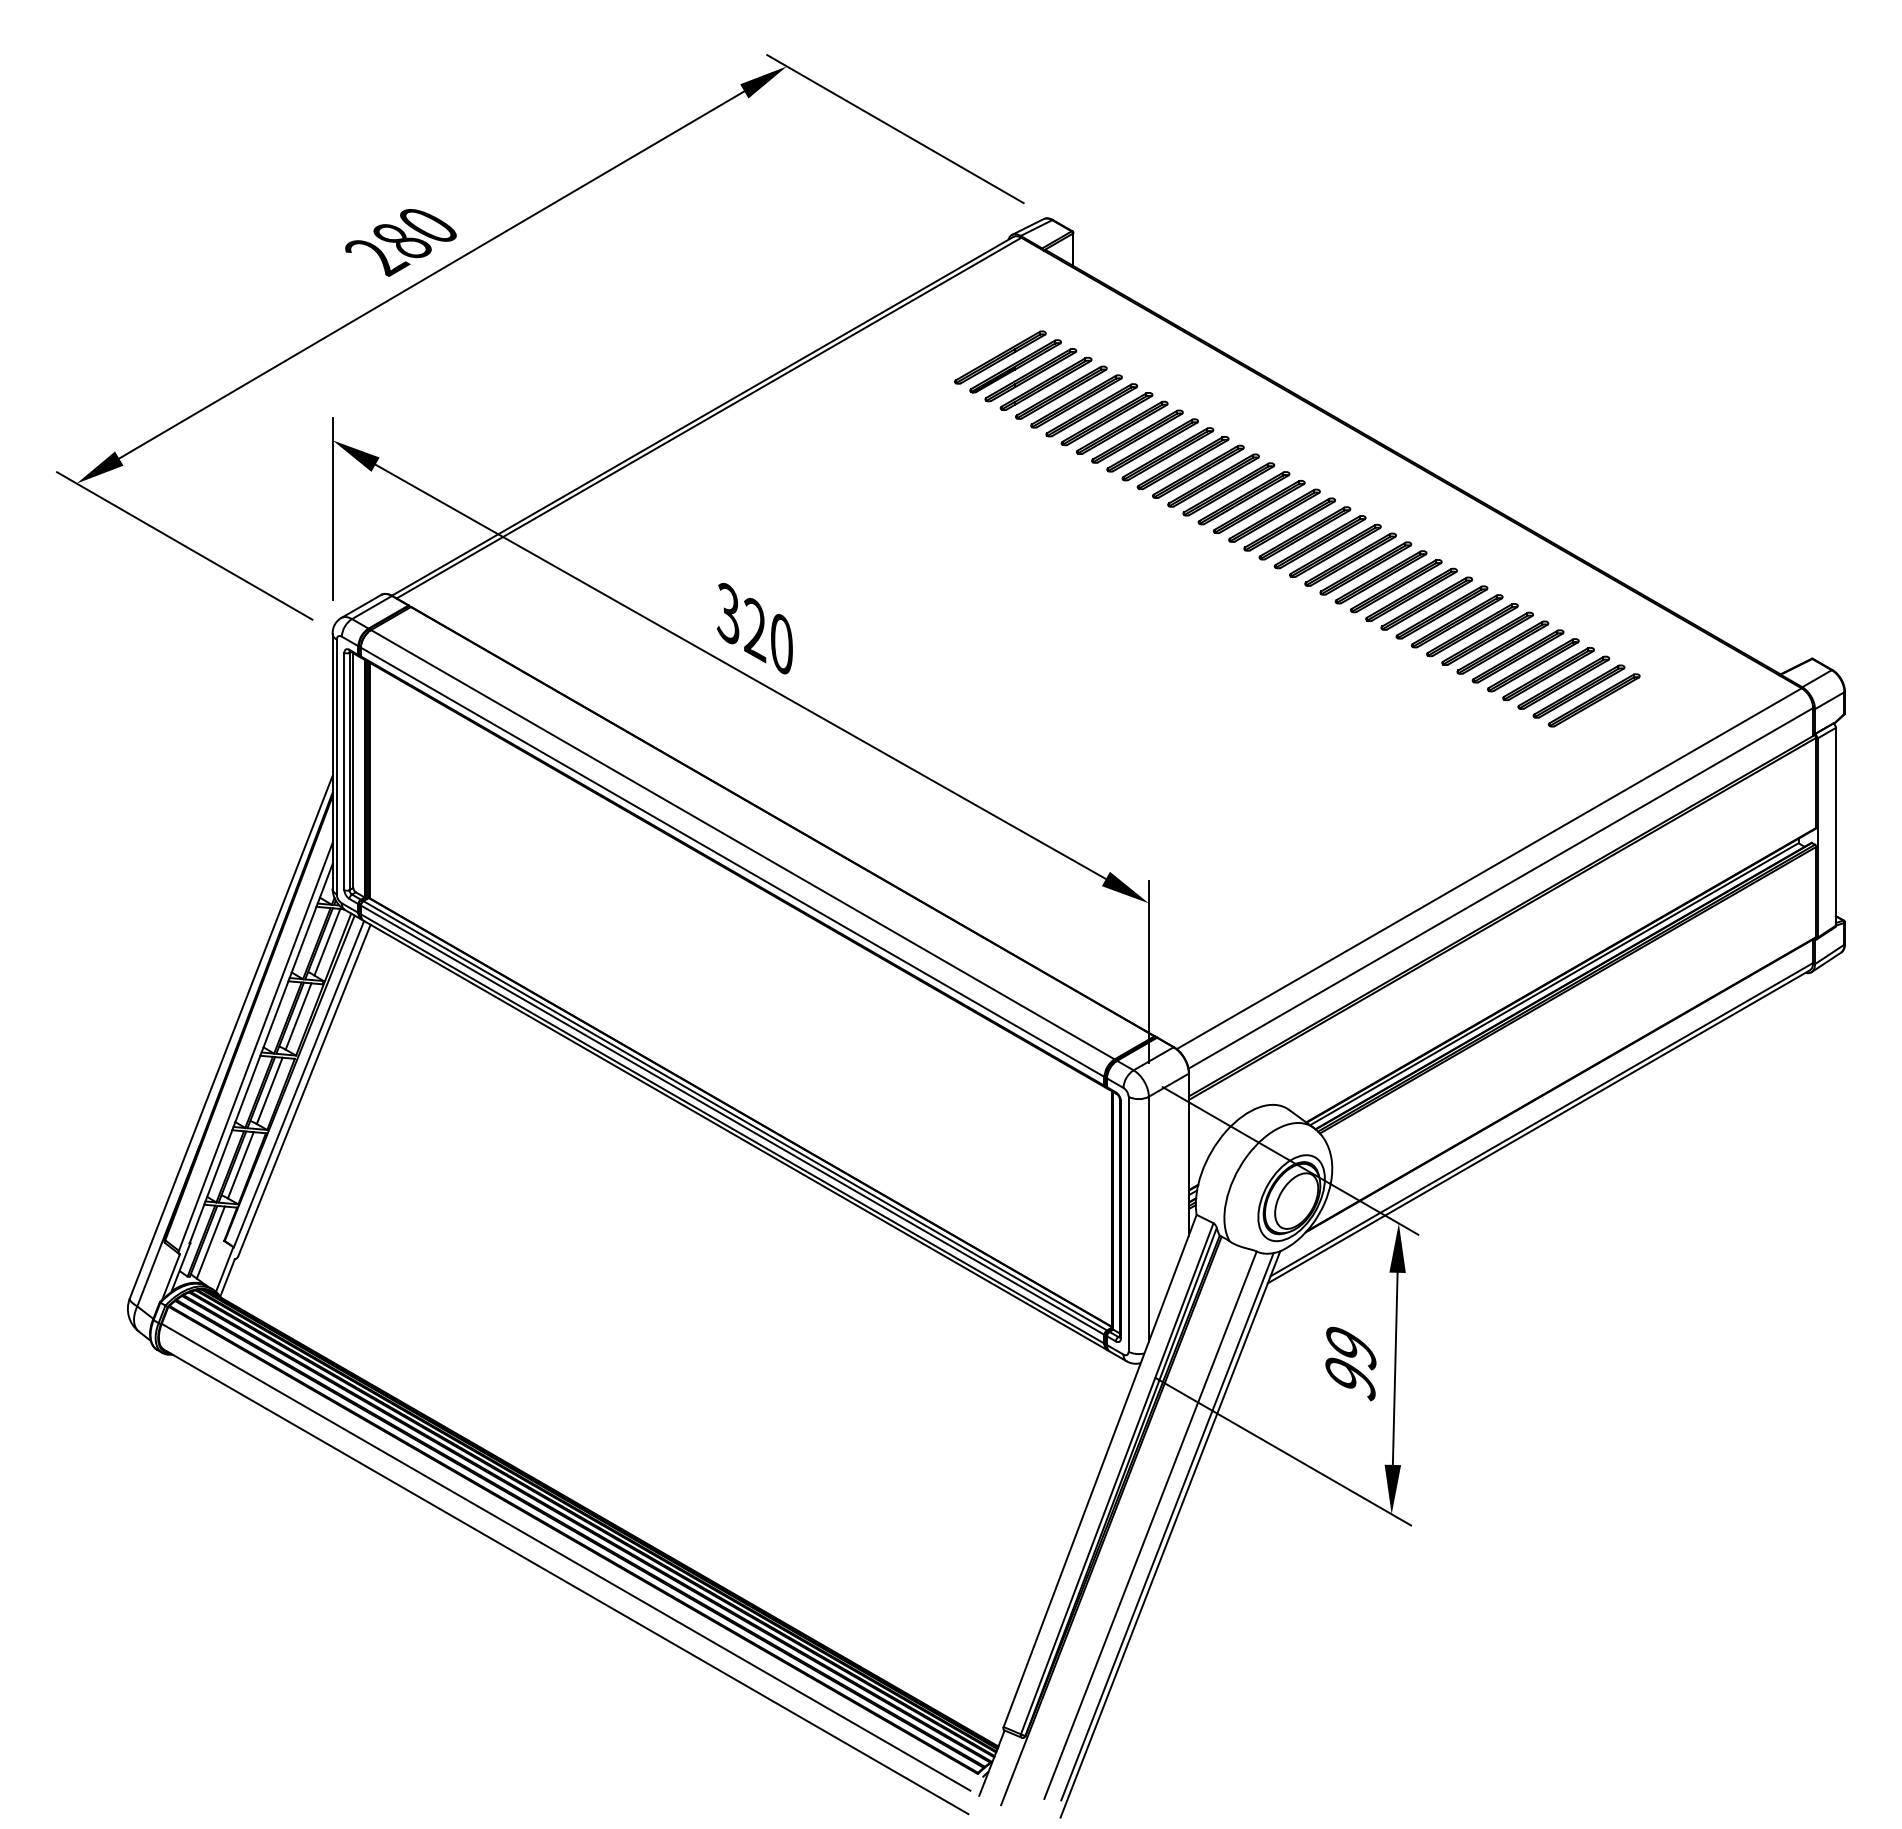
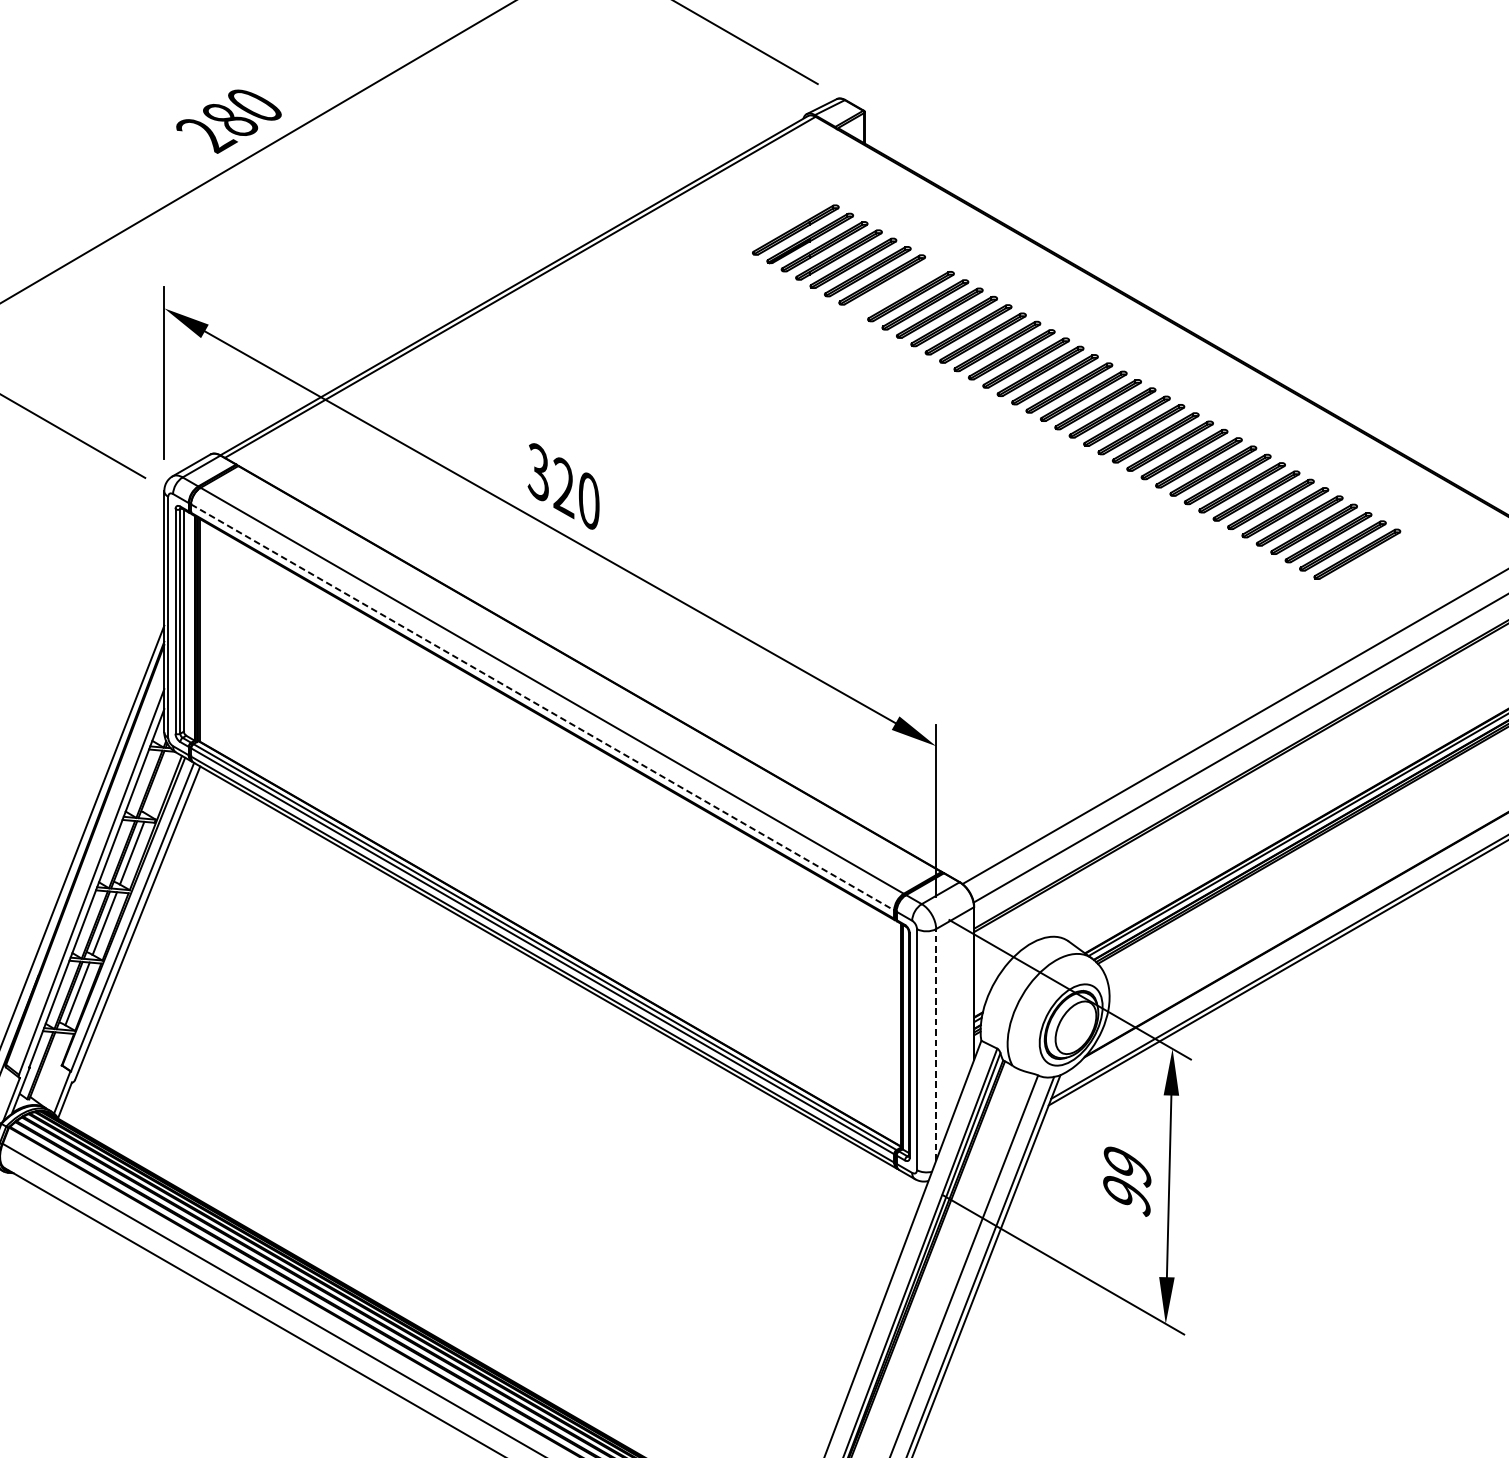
part: (1106, 419) -> (896, 288), removed
line: (733, 862) -> (543, 707), solid -> dashed
line: (327, 941) -> (159, 782), removed
line: (1148, 1218) -> (935, 1044), solid -> dashed
line: (210, 1242) -> (48, 1066), removed

